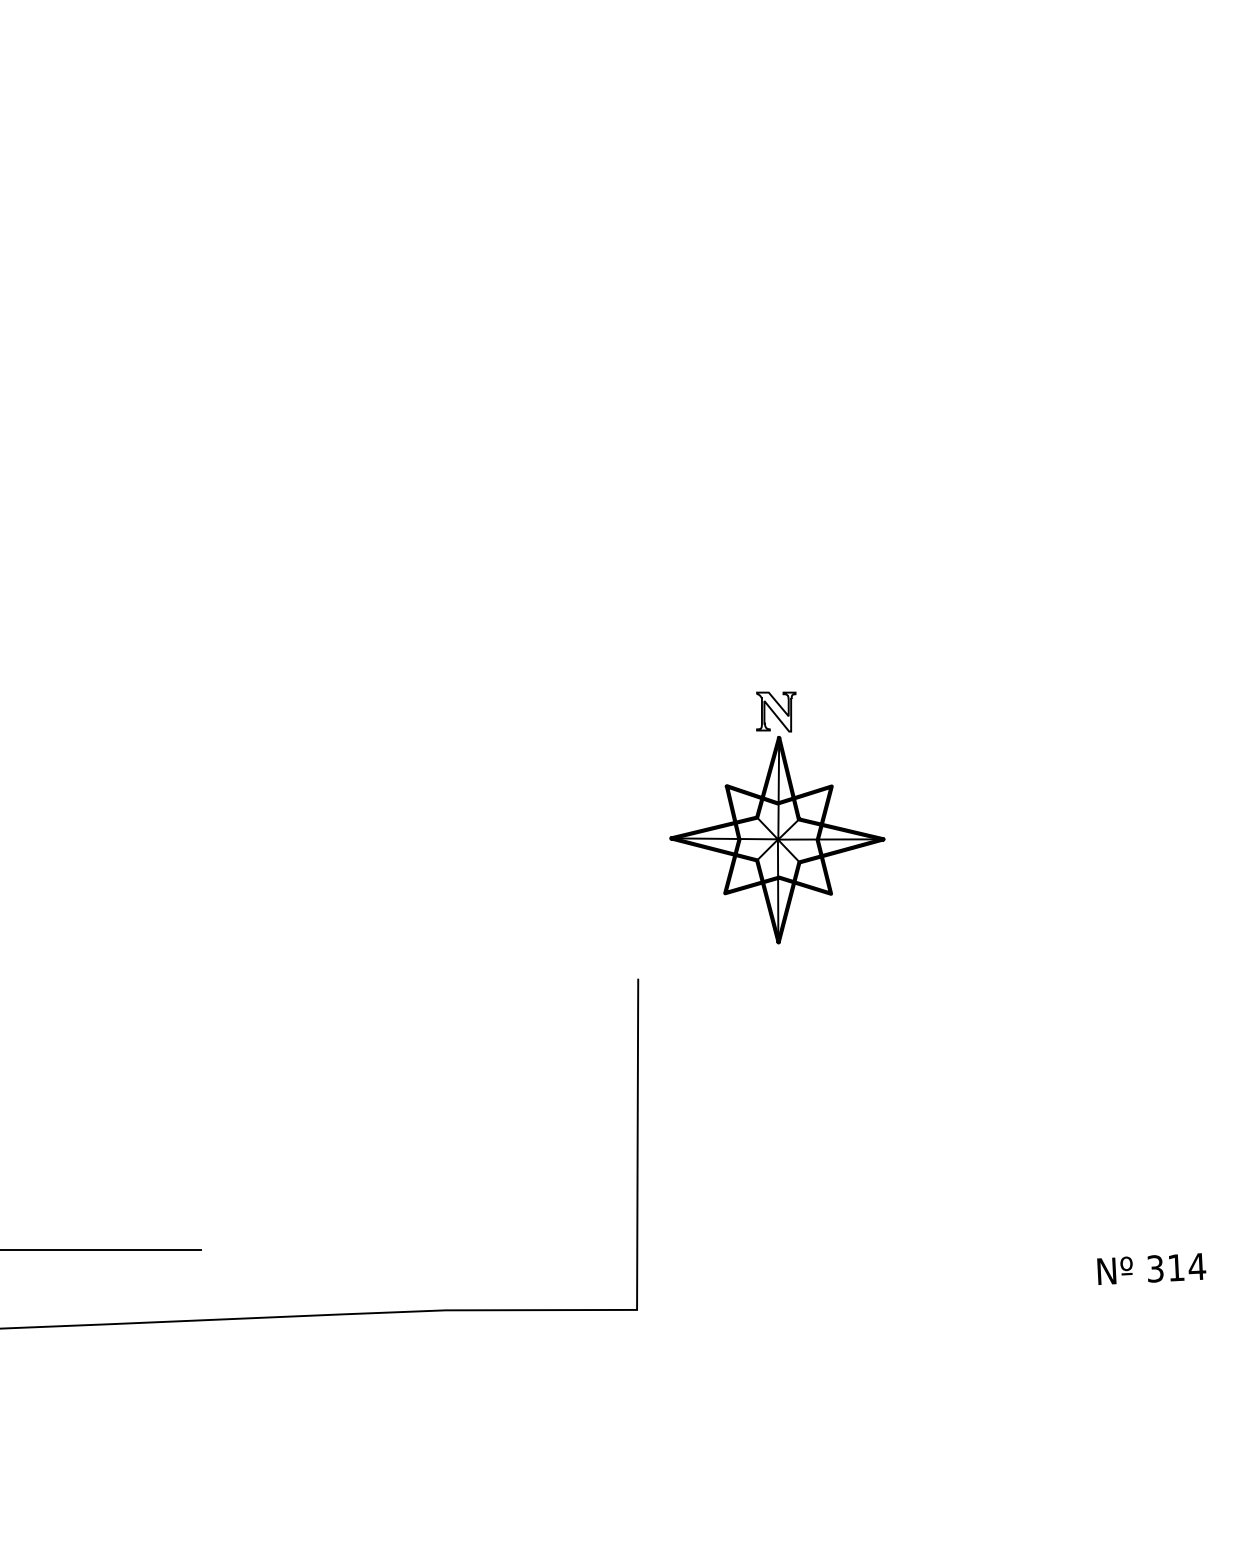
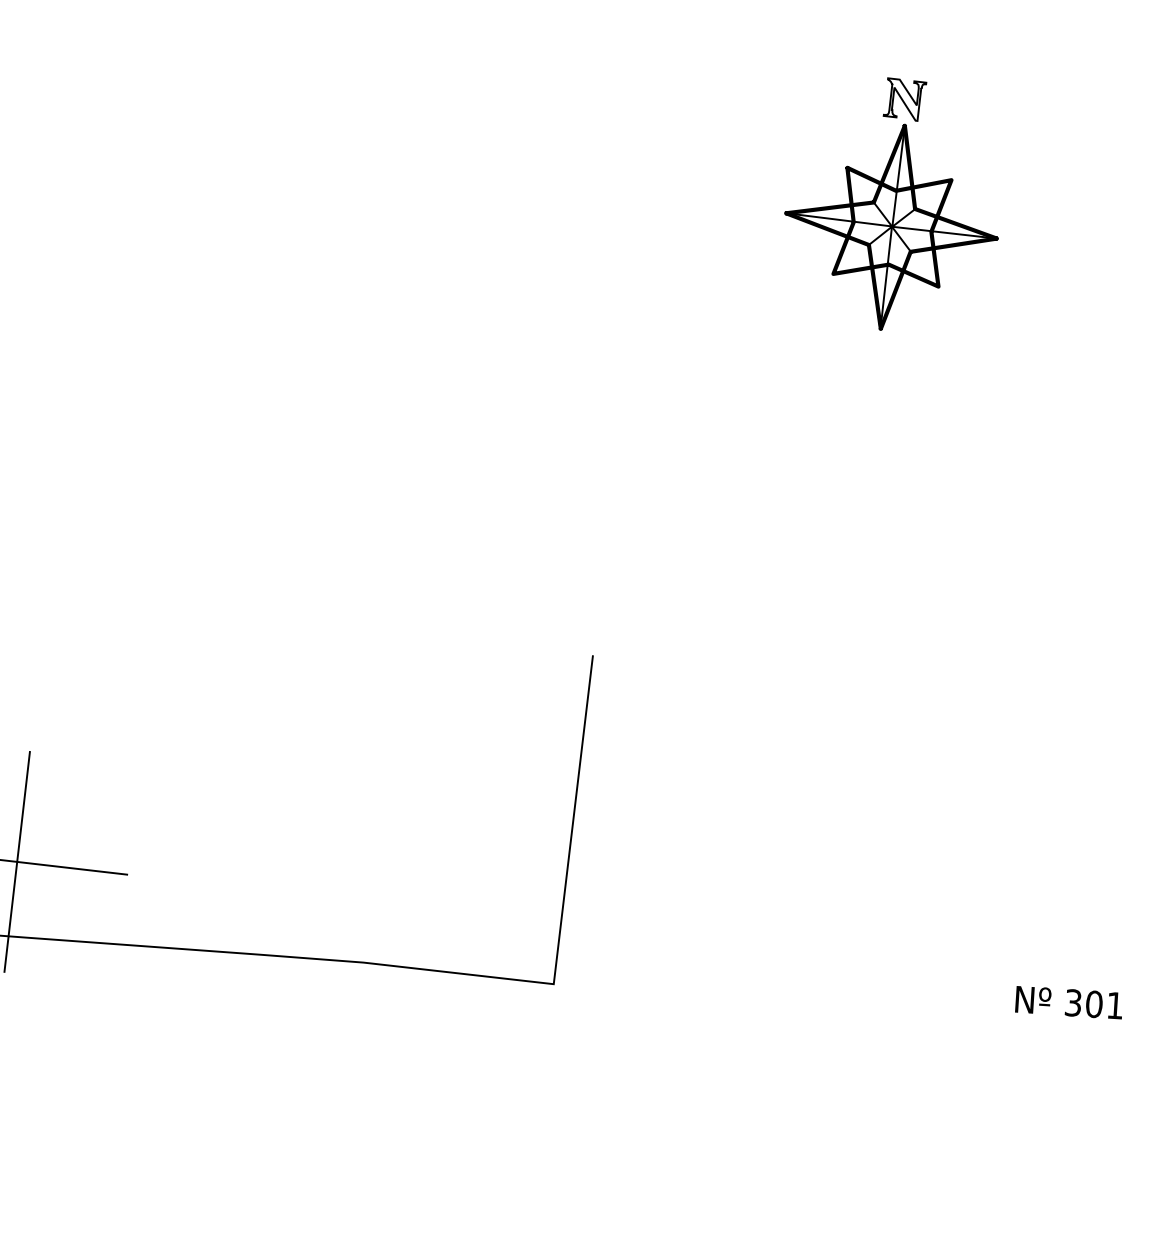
part: (777, 817) -> (894, 204), moved
line: (90, 1249) -> (17, 861), added
text: (1187, 1267) -> (1105, 1005), 314 -> 301

